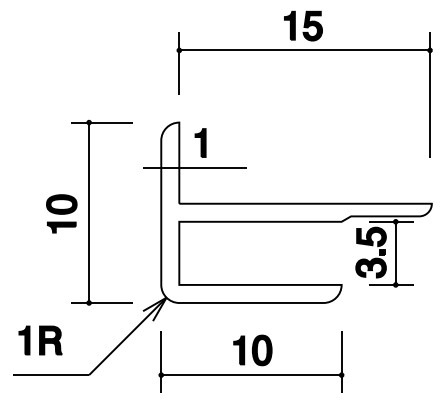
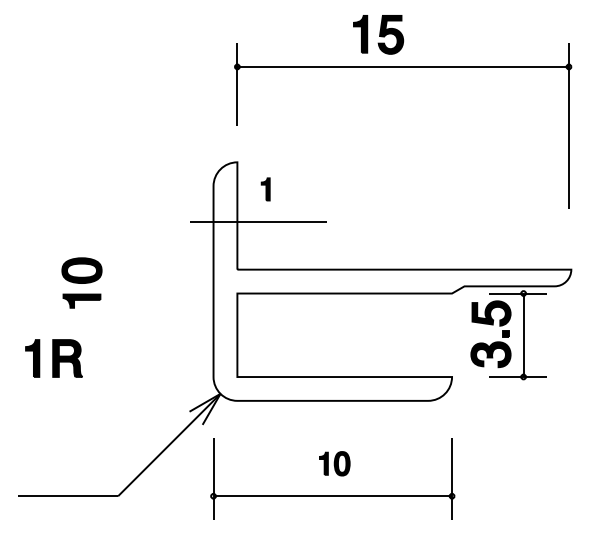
part: (303, 25) -> (378, 34), moved
part: (200, 143) -> (265, 189), size x0.6
part: (89, 212) -> (118, 281), removed
part: (40, 340) -> (53, 358), moved
part: (252, 350) -> (334, 463), size x0.6

